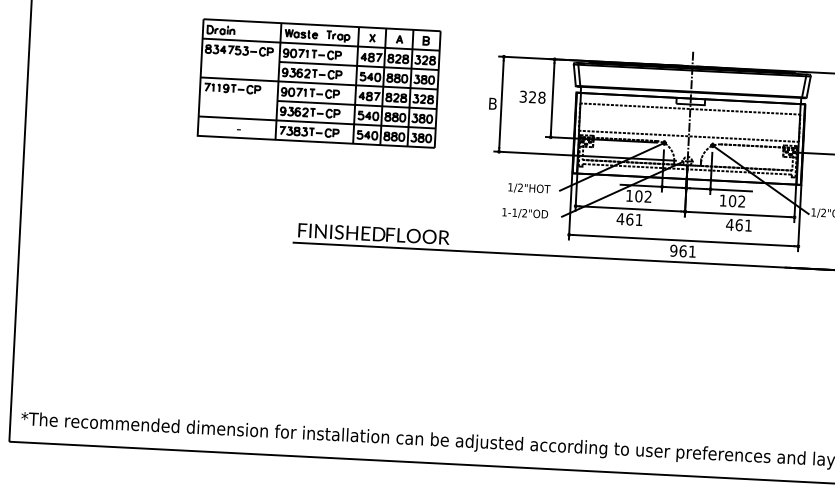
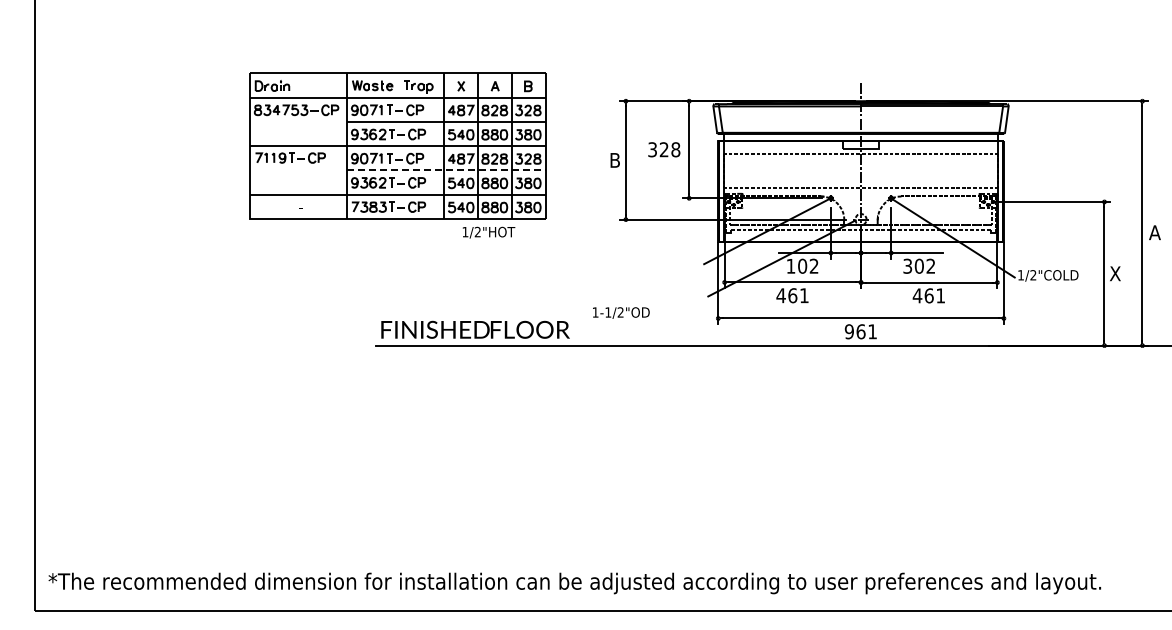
line: (357, 105) -> (446, 170), solid -> dashed
text: (529, 188) -> (488, 232), moved
text: (723, 199) -> (907, 265), 102 -> 302
text: (525, 213) -> (621, 312), moved

